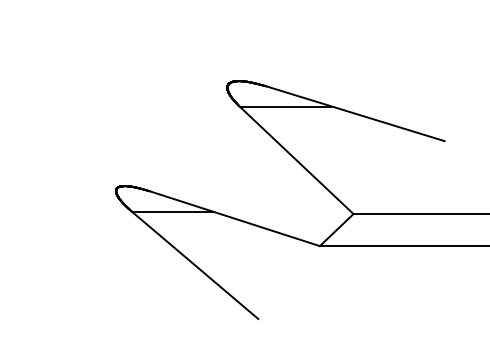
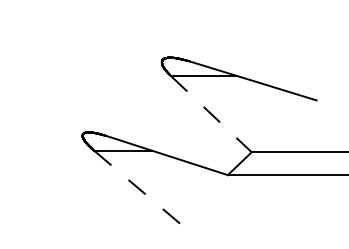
line: (297, 160) -> (211, 114), solid -> dashed
line: (195, 265) -> (139, 188), solid -> dashed

